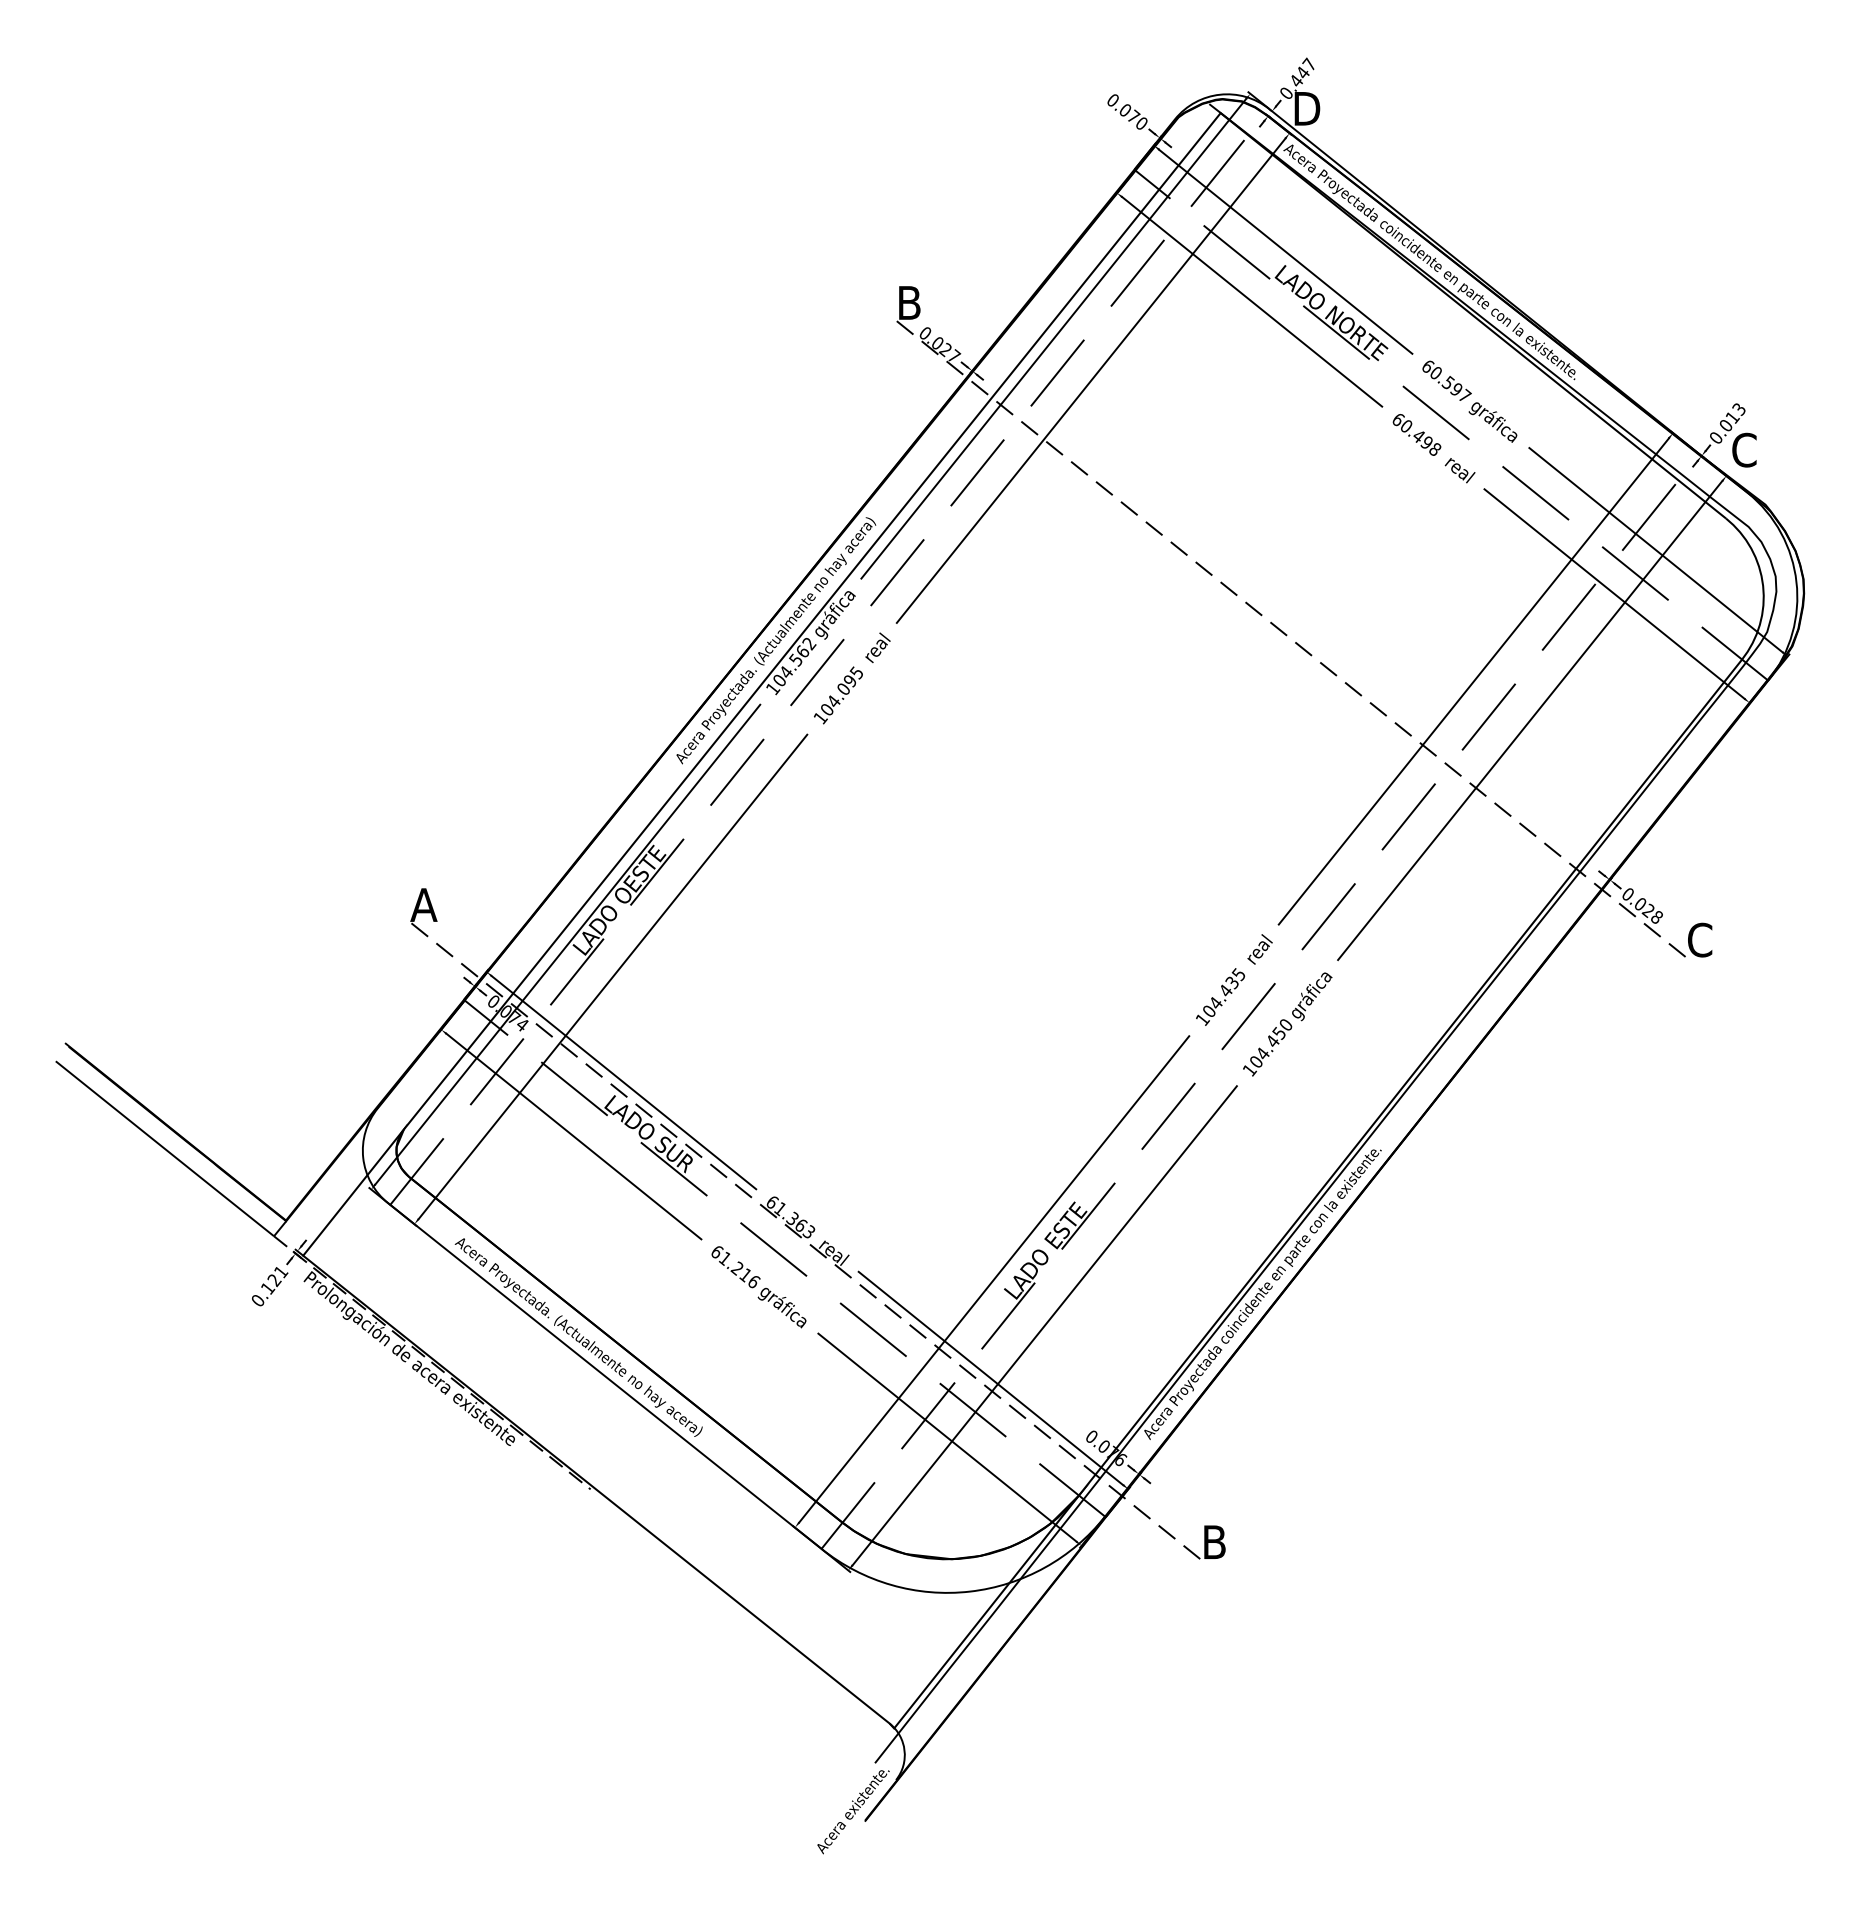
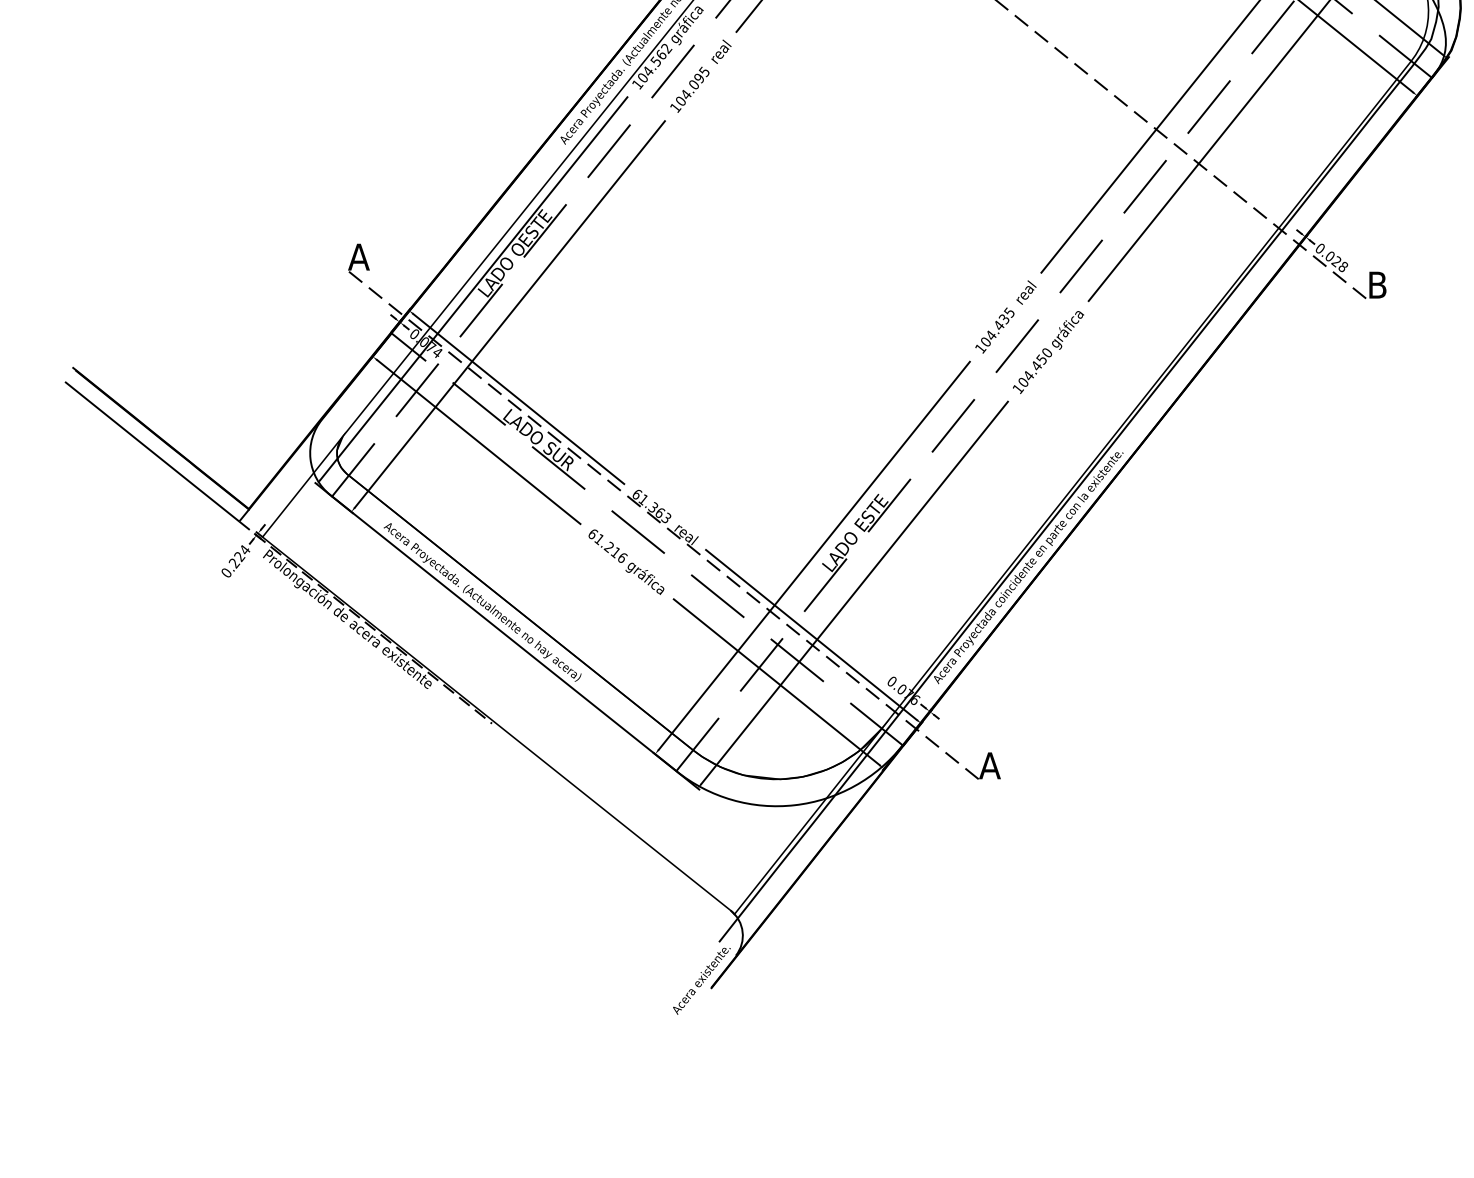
text: (1700, 939) -> (1378, 284), C -> B
text: (274, 1280) -> (239, 556), 0.121 -> 0.224
text: (1213, 1541) -> (989, 765), B -> A

